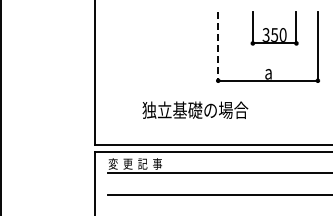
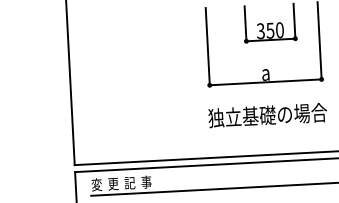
line: (218, 46) -> (208, 46), dashed -> solid
text: (195, 109) -> (267, 114), moved

